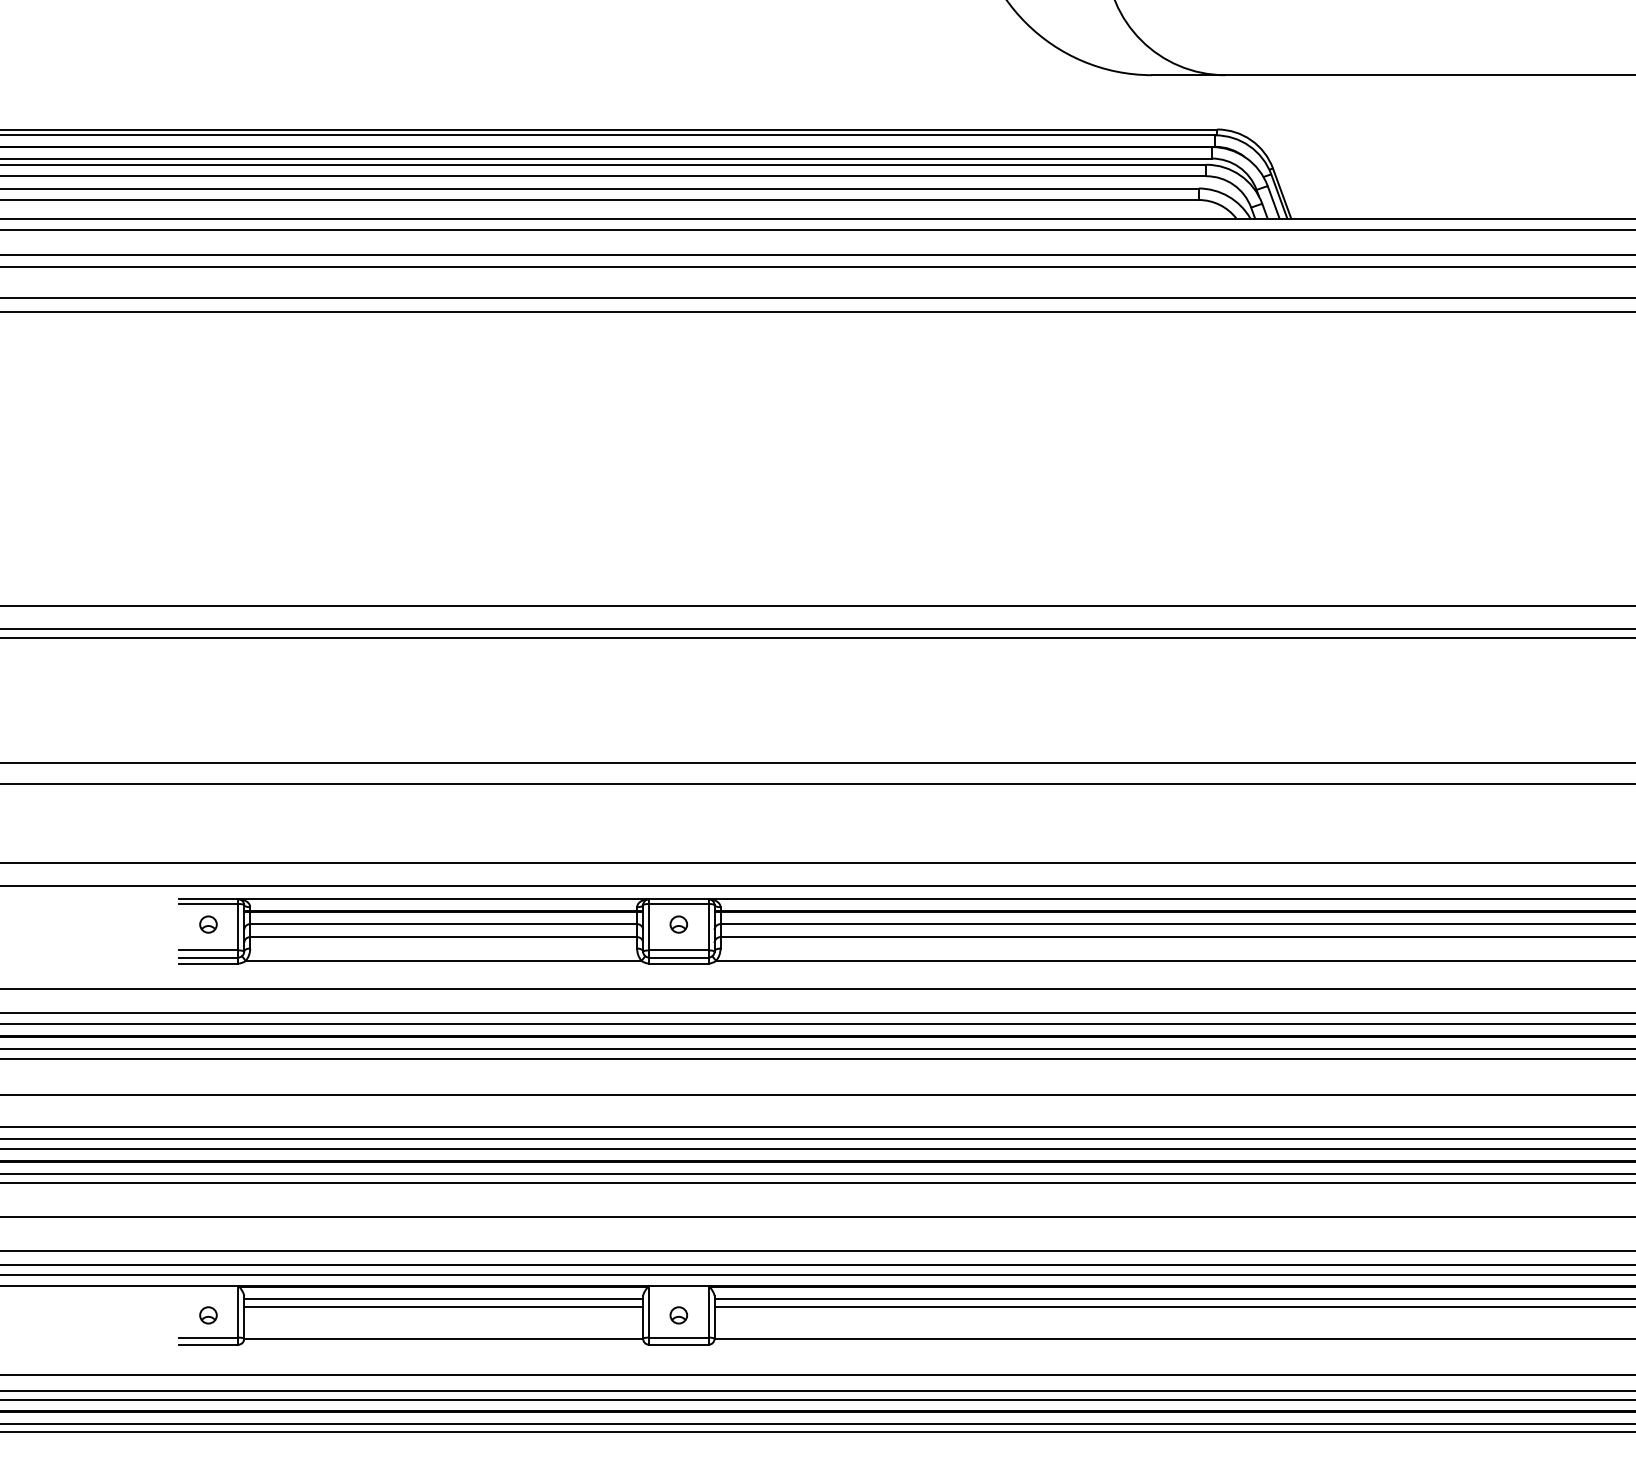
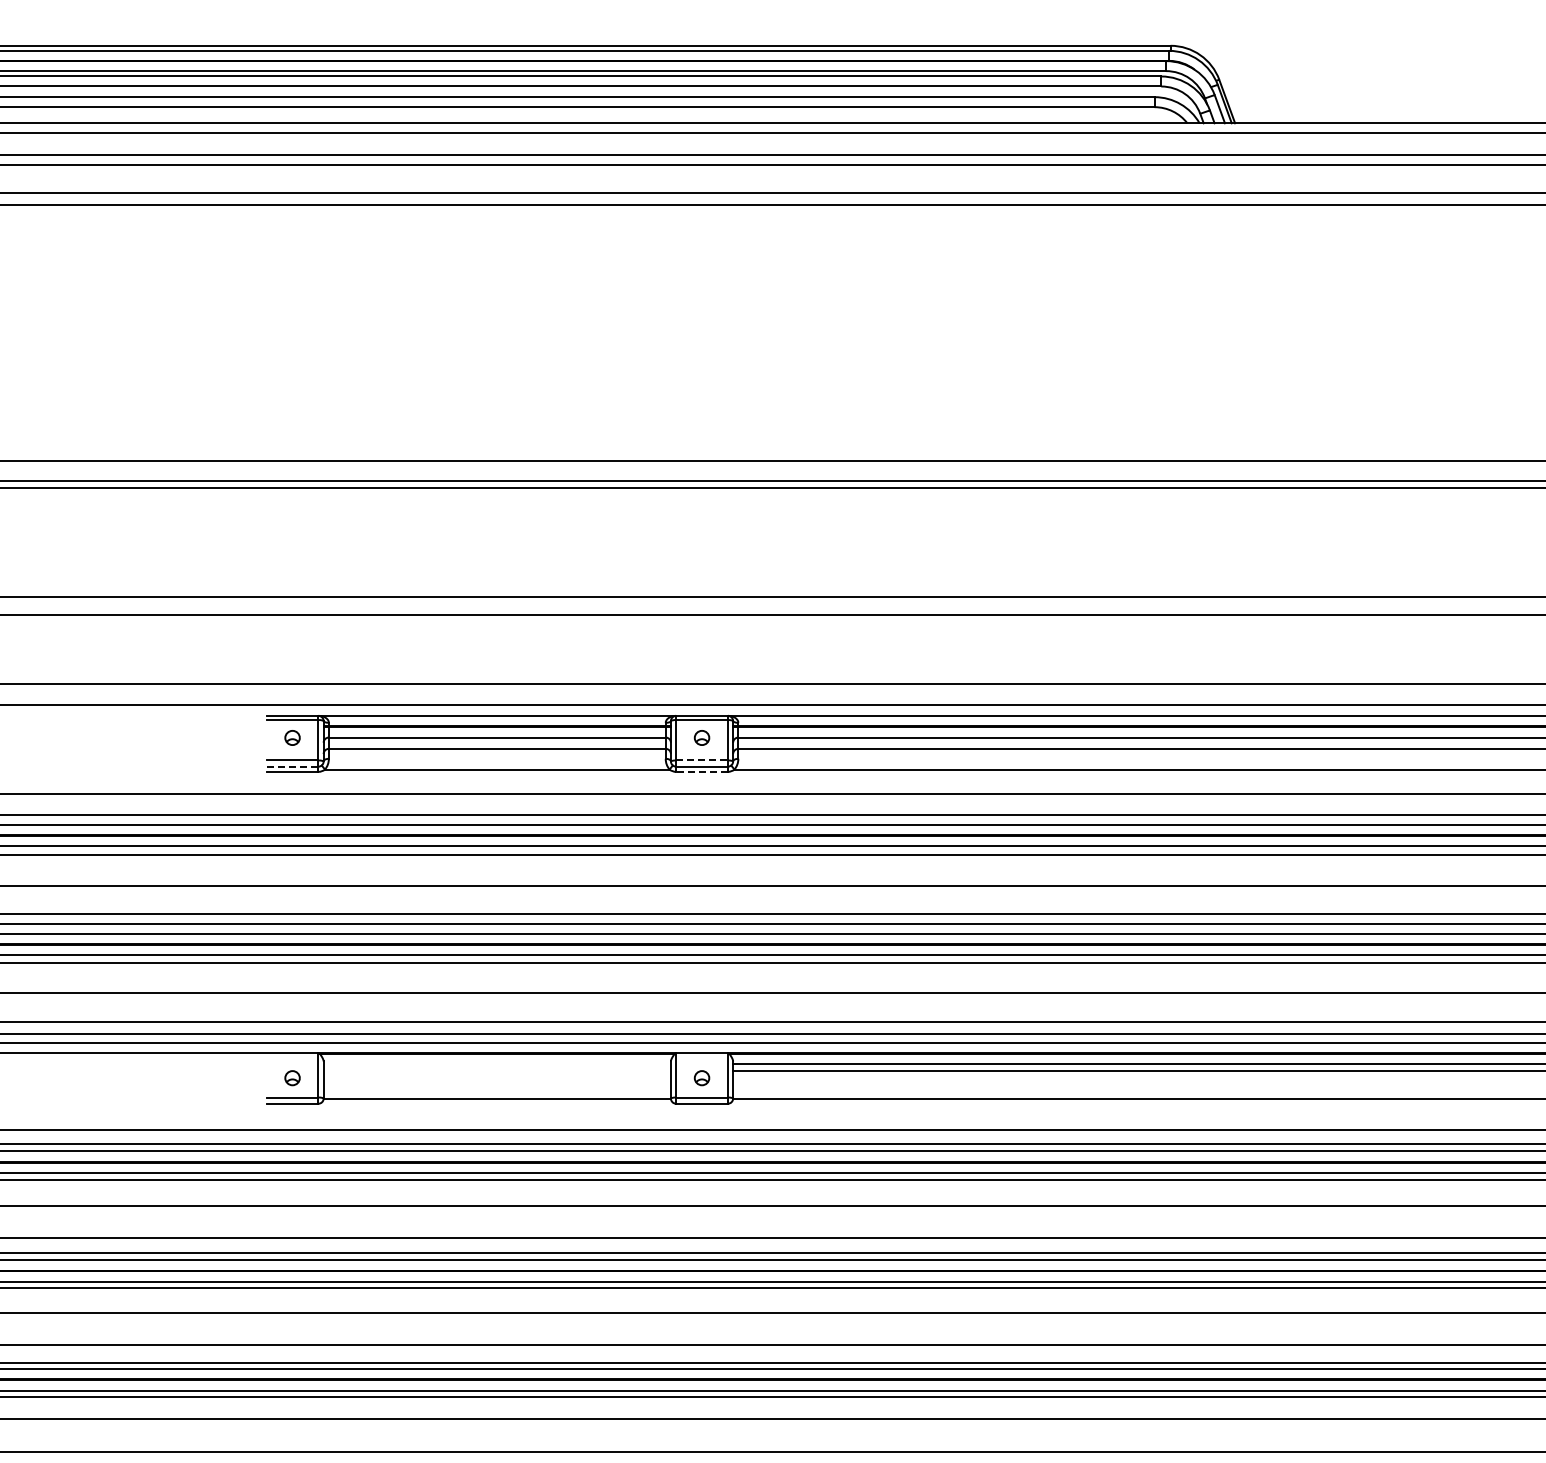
line: (679, 950) -> (702, 760), solid -> dashed
line: (208, 957) -> (292, 766), solid -> dashed
line: (679, 963) -> (702, 771), solid -> dashed
line: (442, 1299) -> (496, 1064), removed
line: (442, 1307) -> (496, 1071), removed

